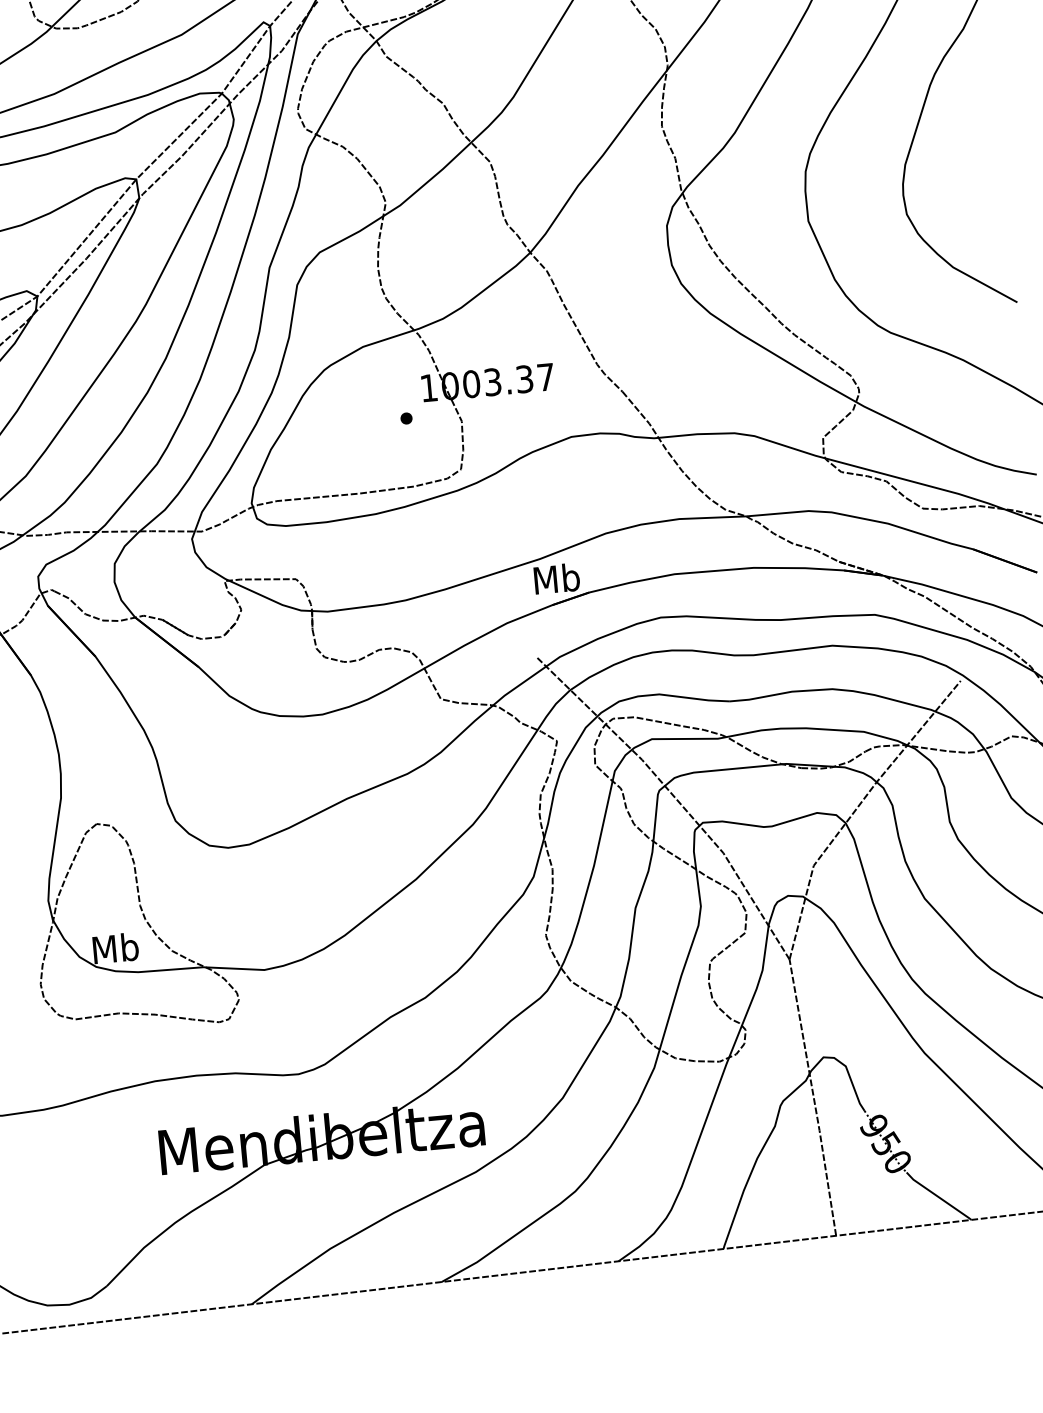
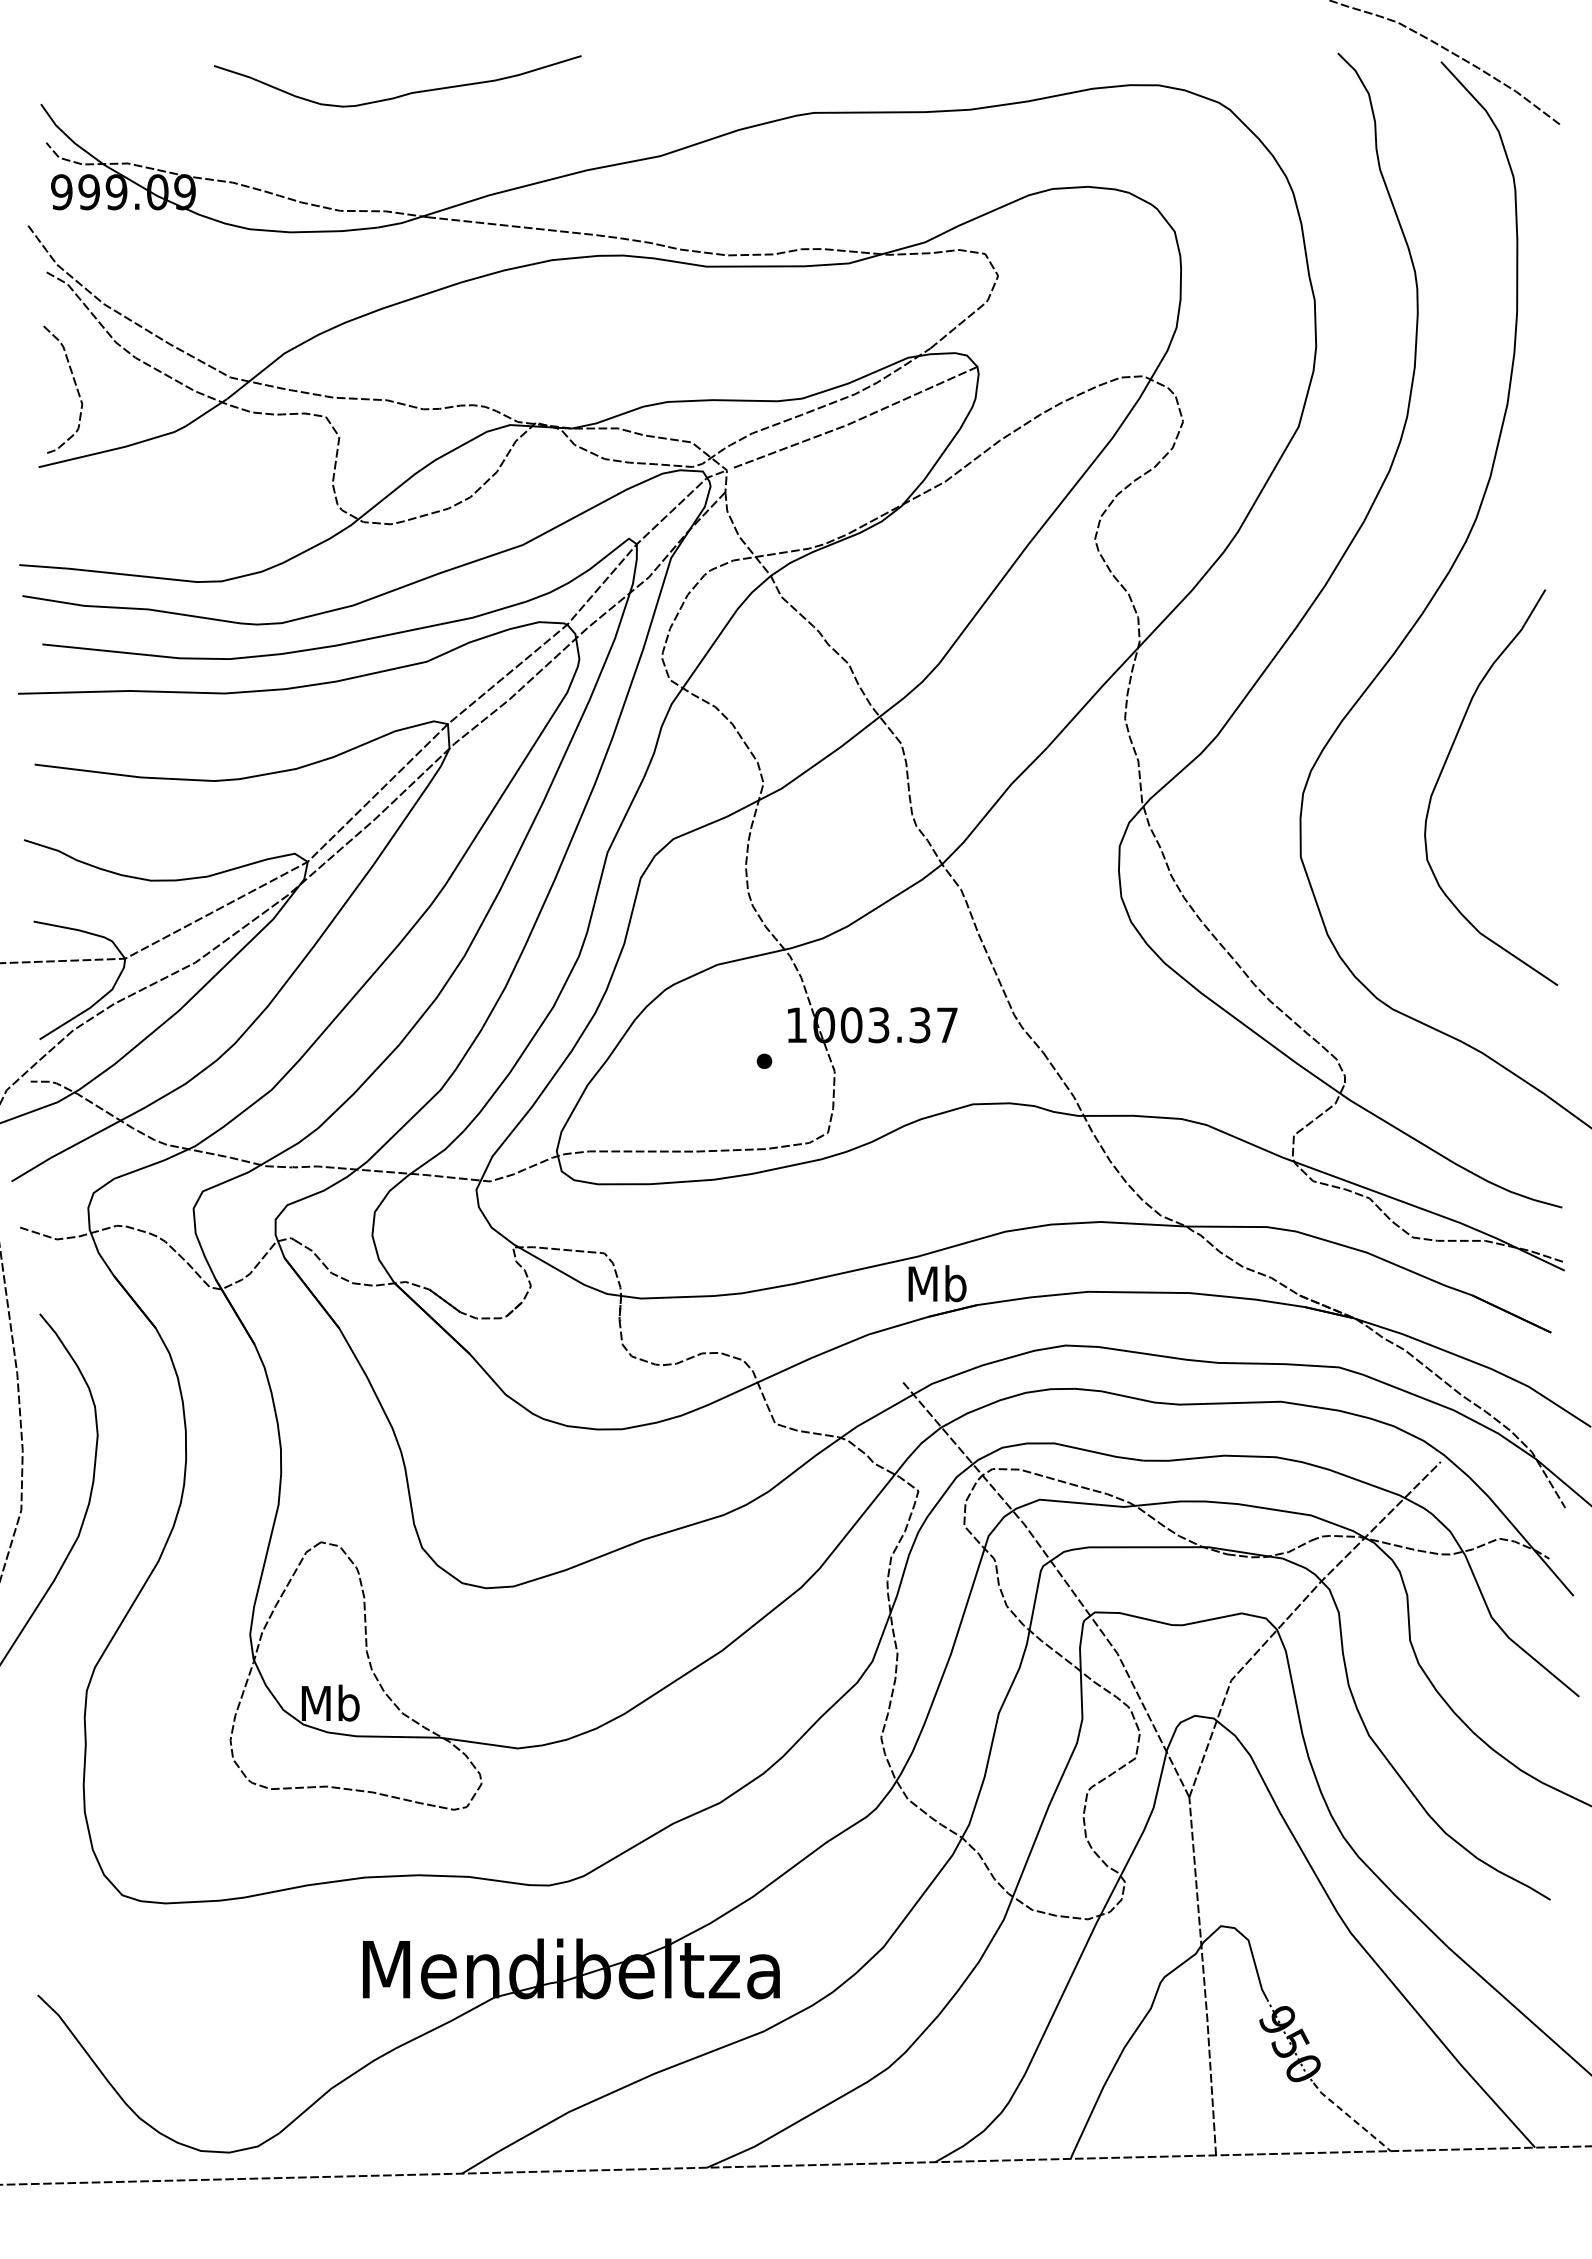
line: (938, 1196) -> (1351, 2117), solid -> dashed

